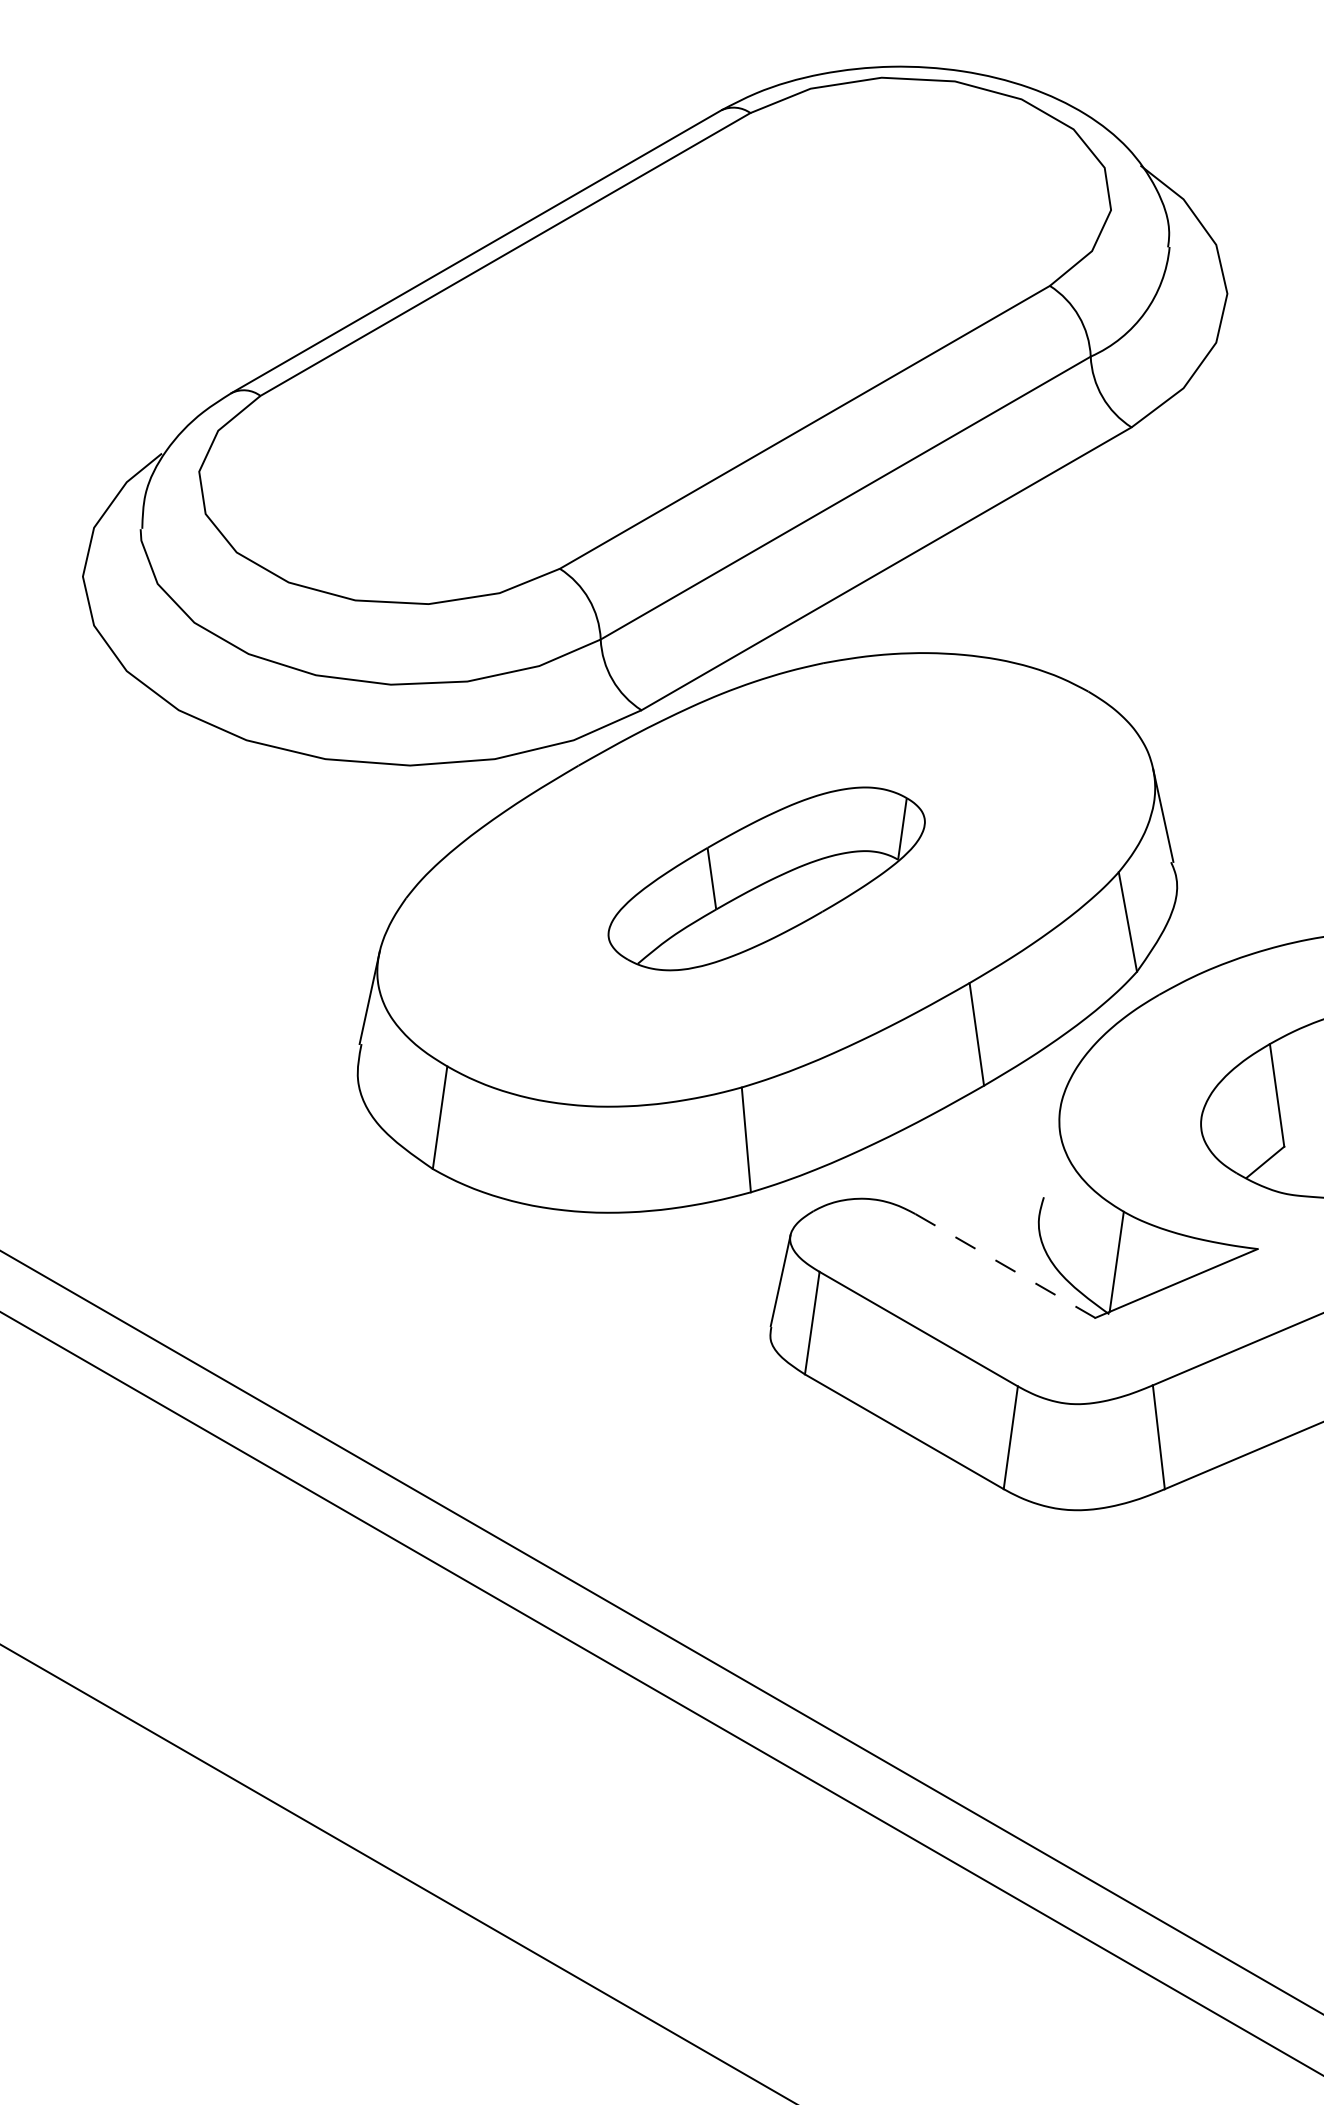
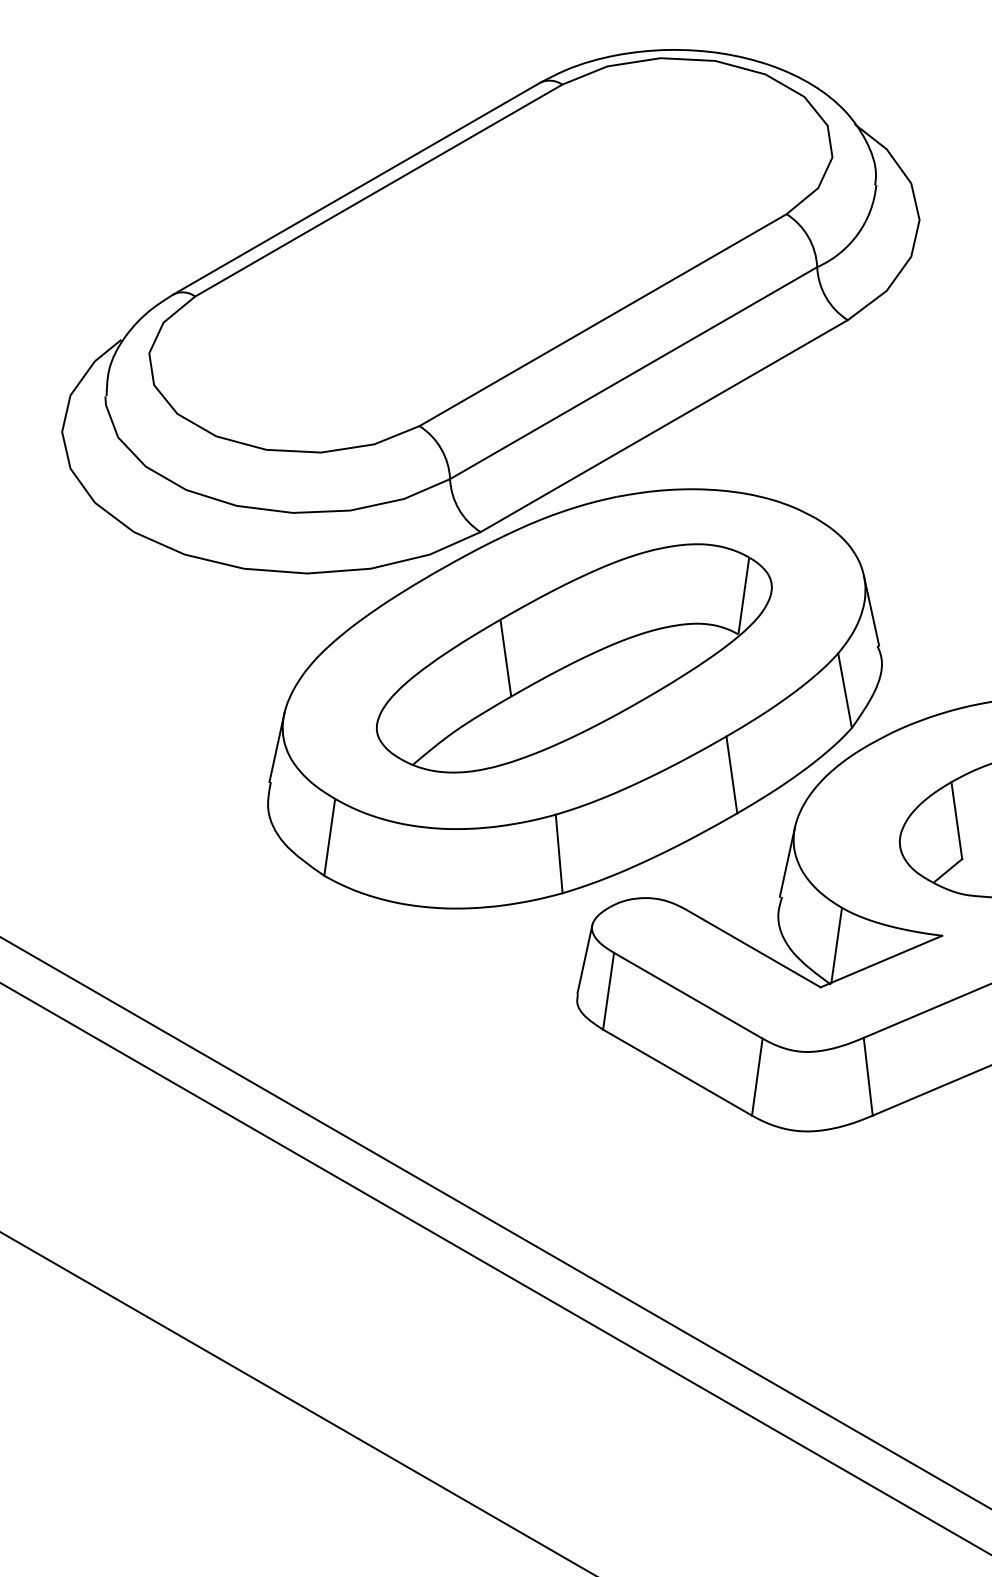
part: (766, 878) -> (574, 658), size x1.67
line: (1050, 1150) -> (787, 861), added
line: (1005, 1266) -> (753, 948), dashed -> solid

